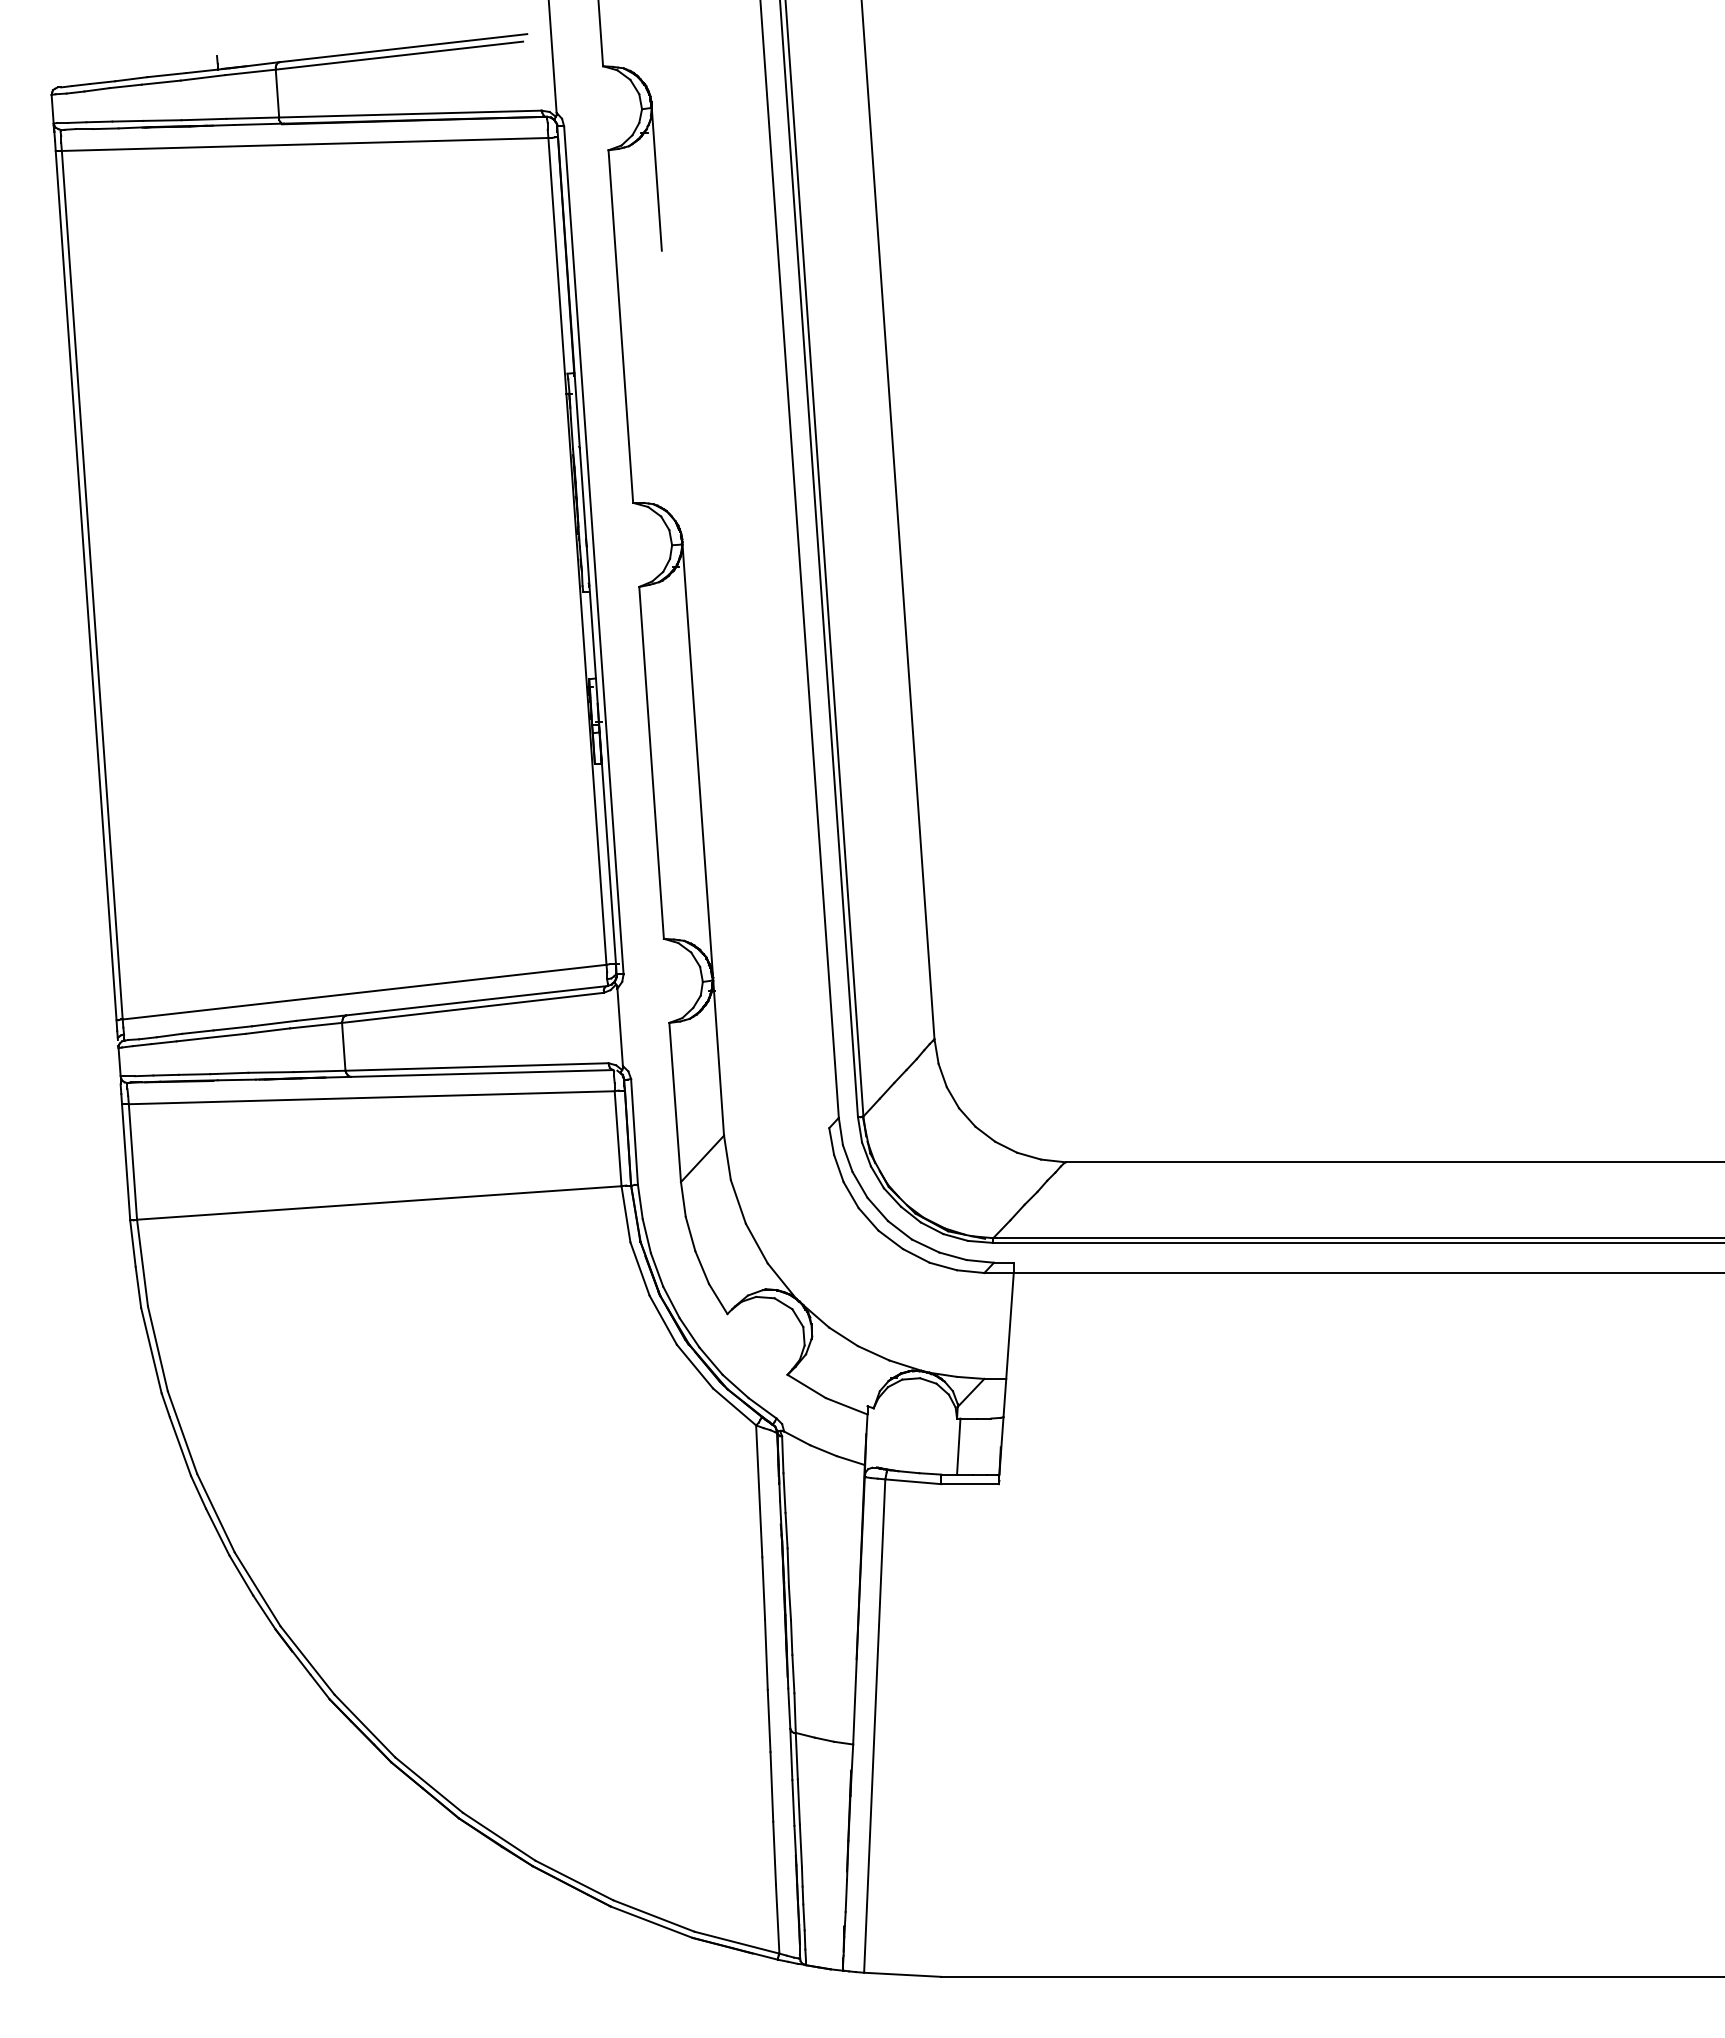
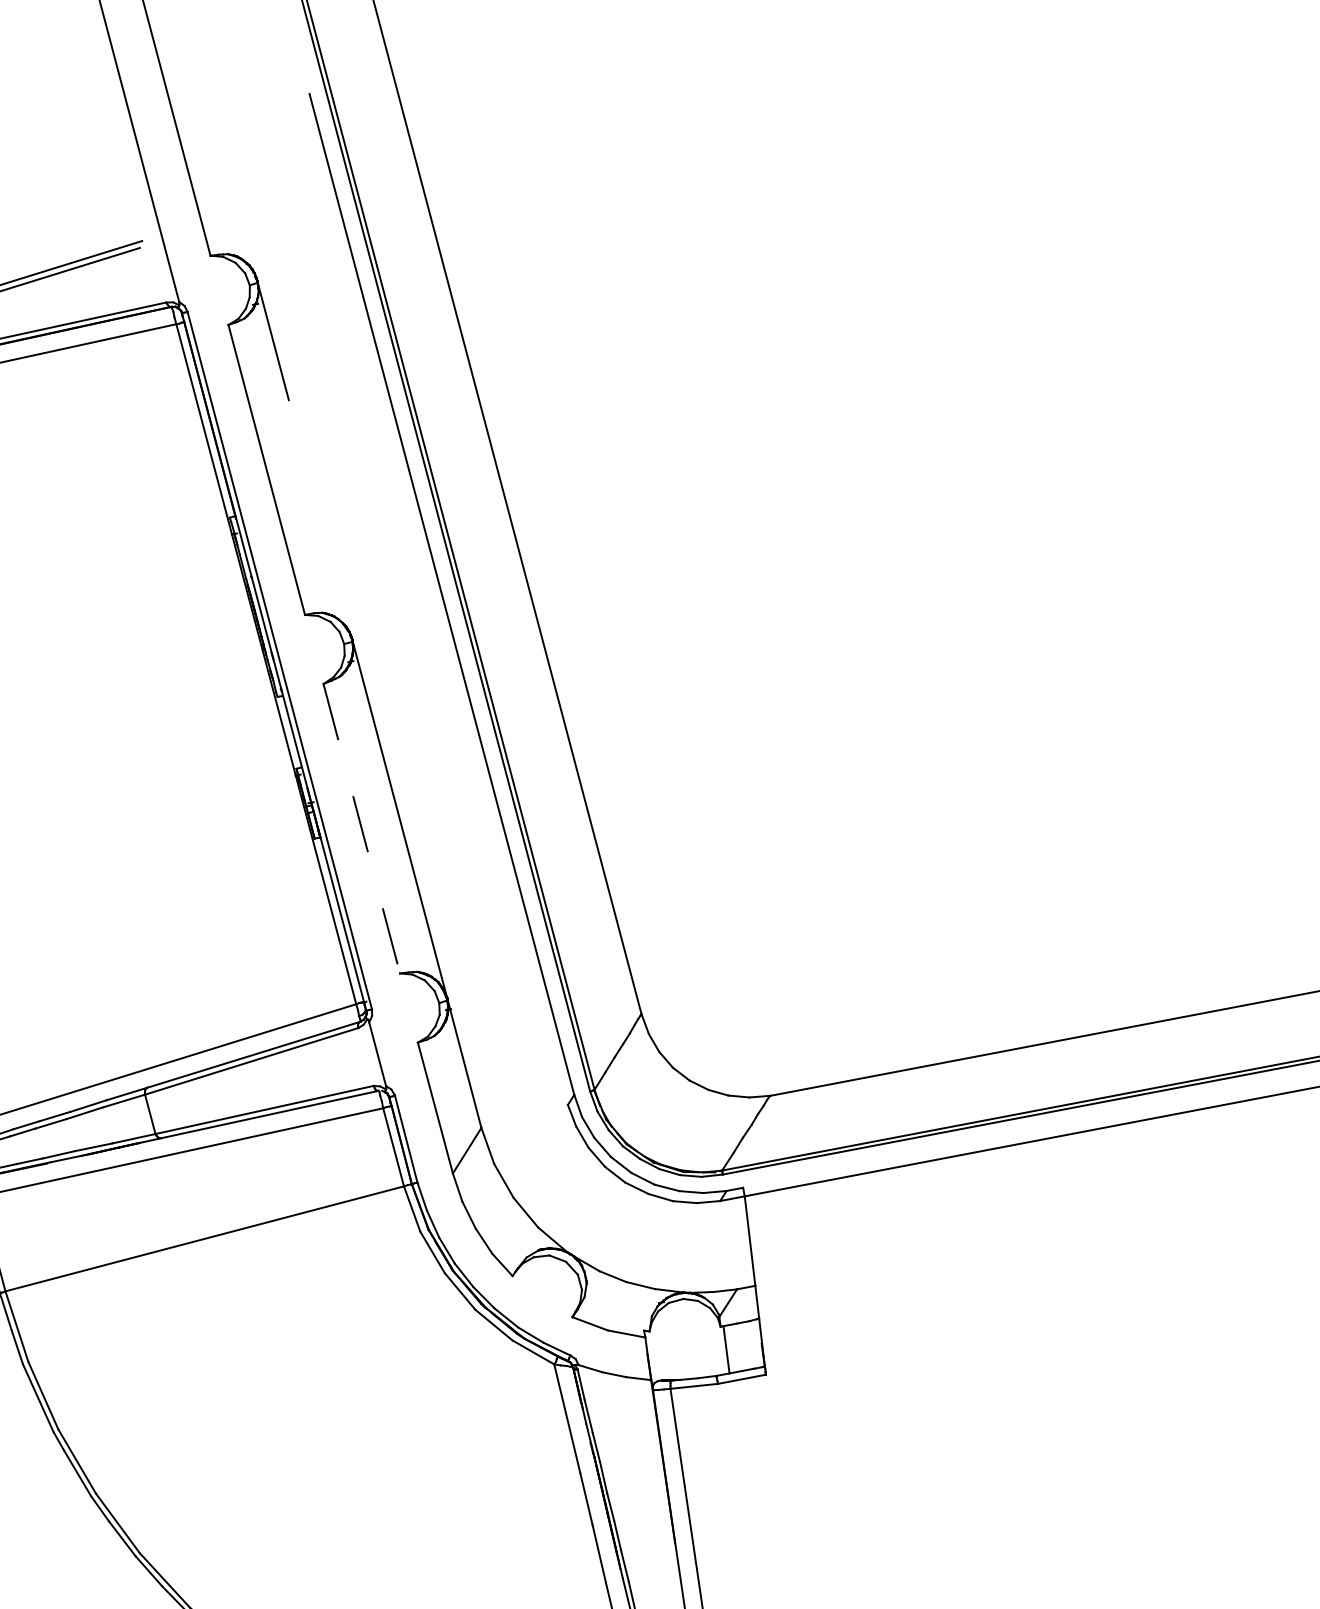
line: (651, 763) -> (361, 829), solid -> dashed

